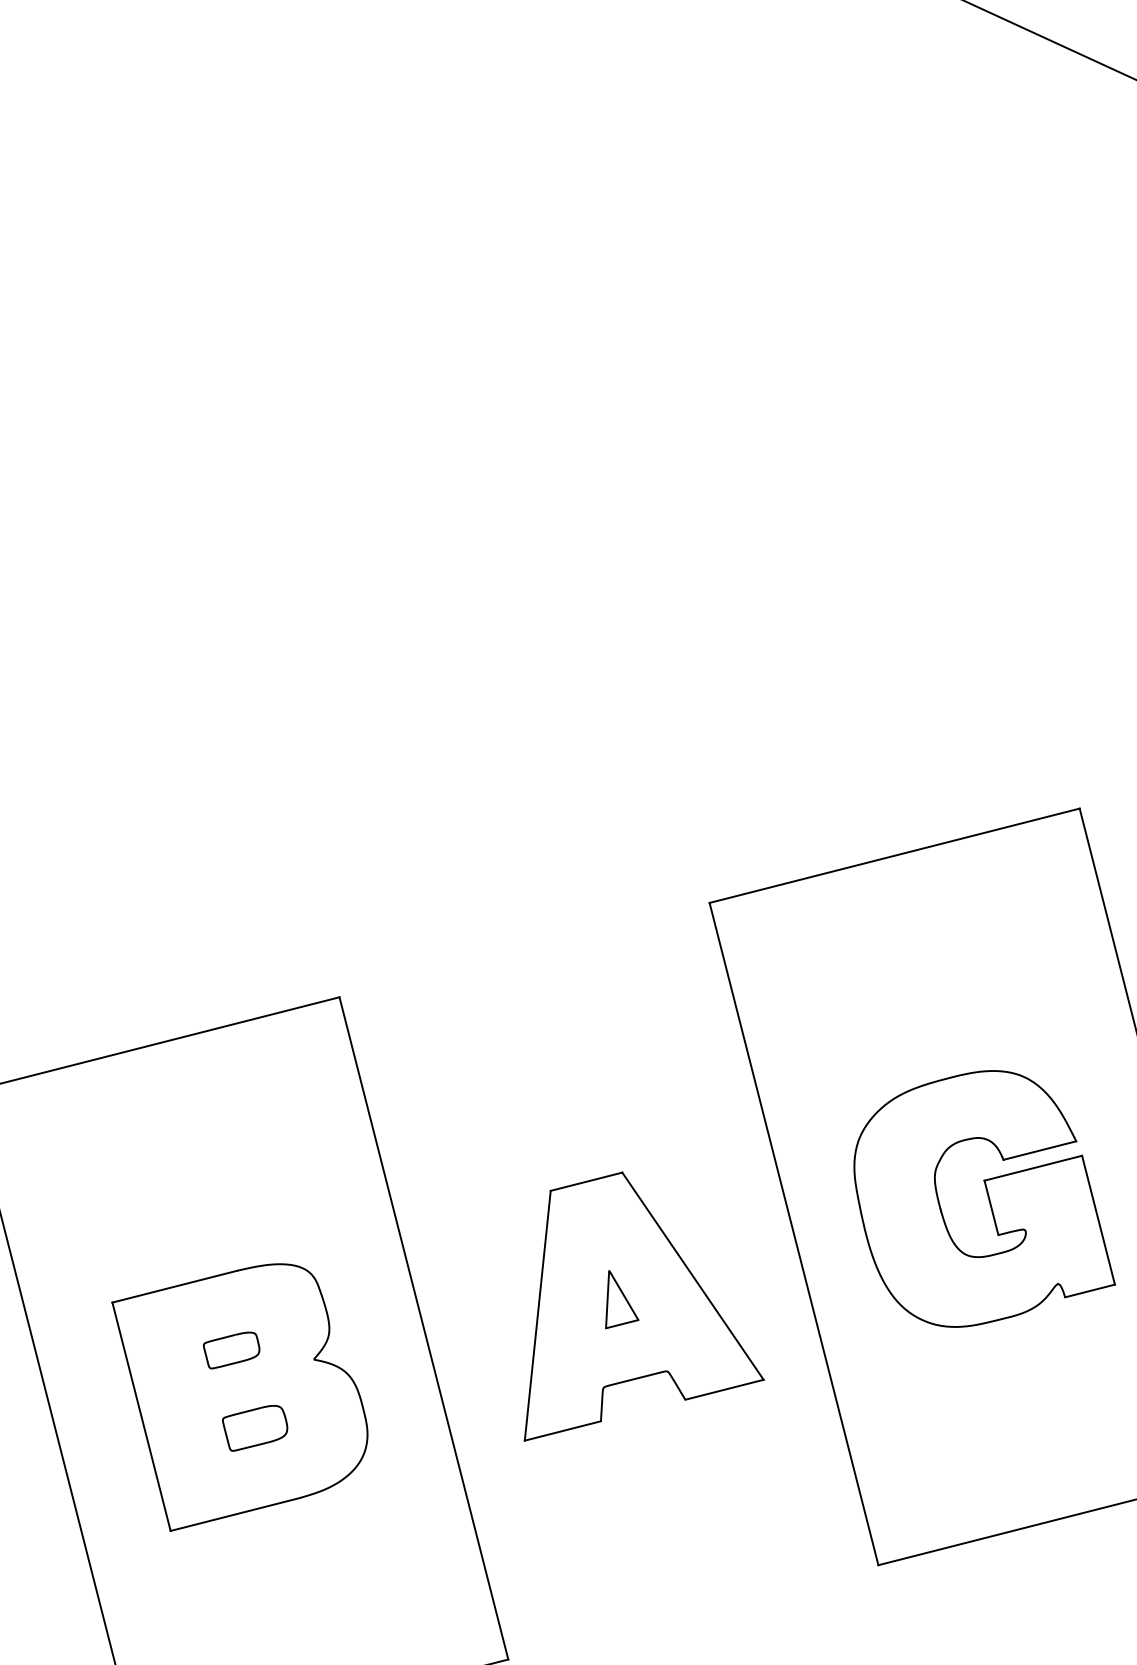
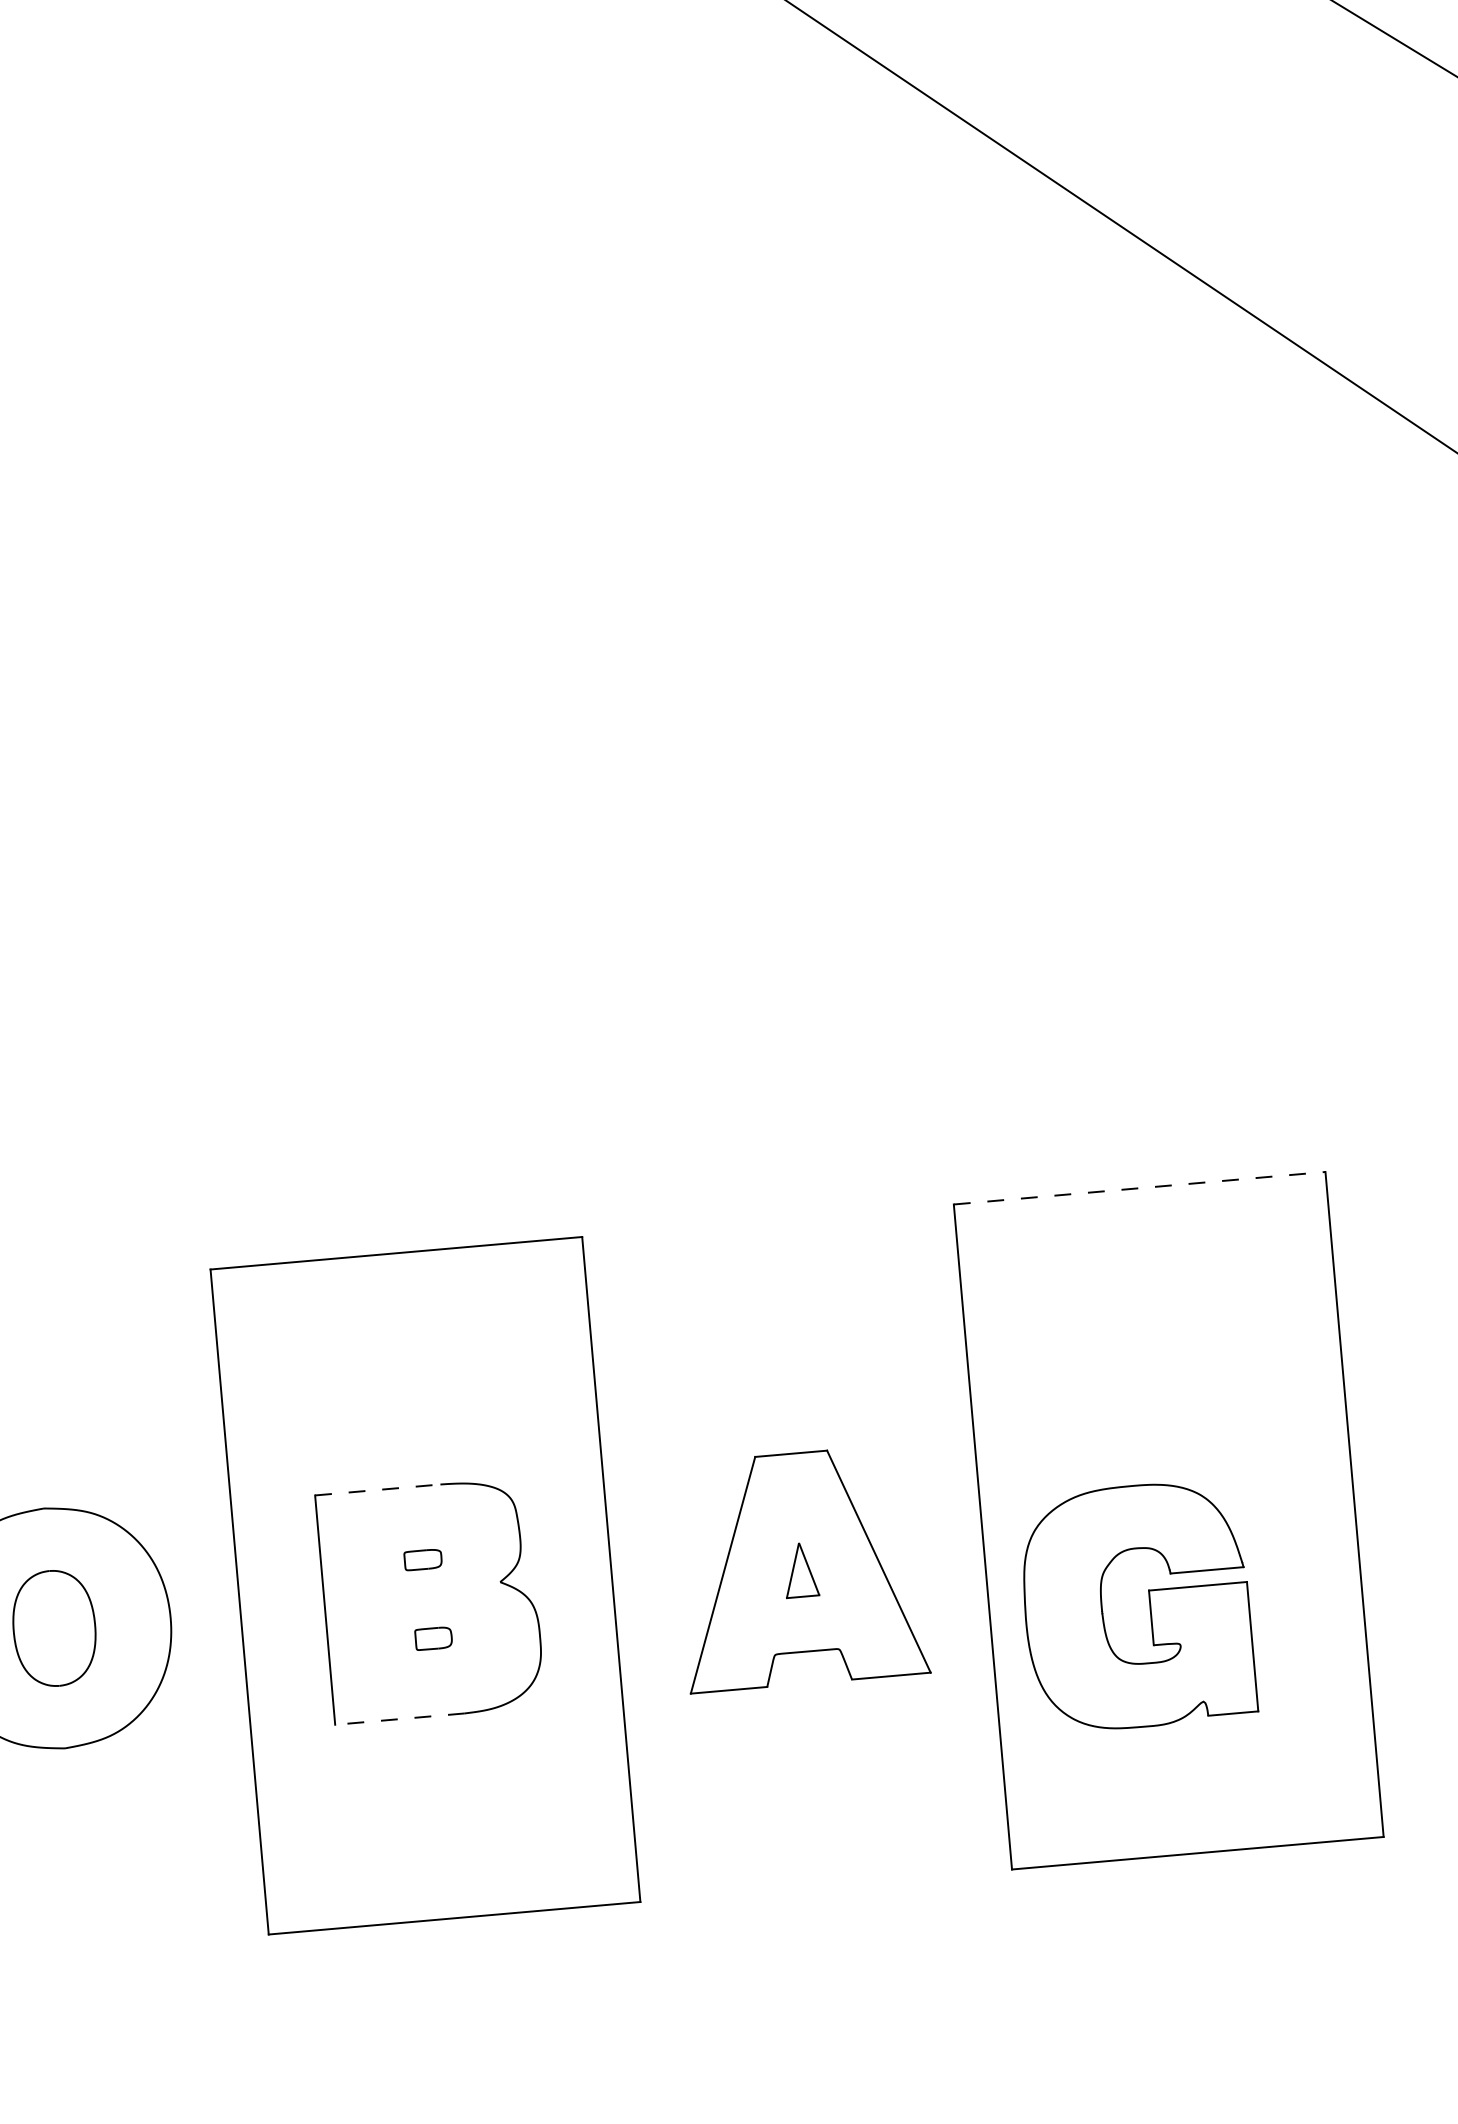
line: (894, 856) -> (1139, 1188), solid -> dashed
part: (987, 1196) -> (1149, 1606), moved
line: (174, 1286) -> (377, 1489), solid -> dashed
part: (231, 1349) -> (422, 1559), size x0.7
part: (255, 1427) -> (433, 1638), size x0.6
line: (234, 1515) -> (399, 1719), solid -> dashed

